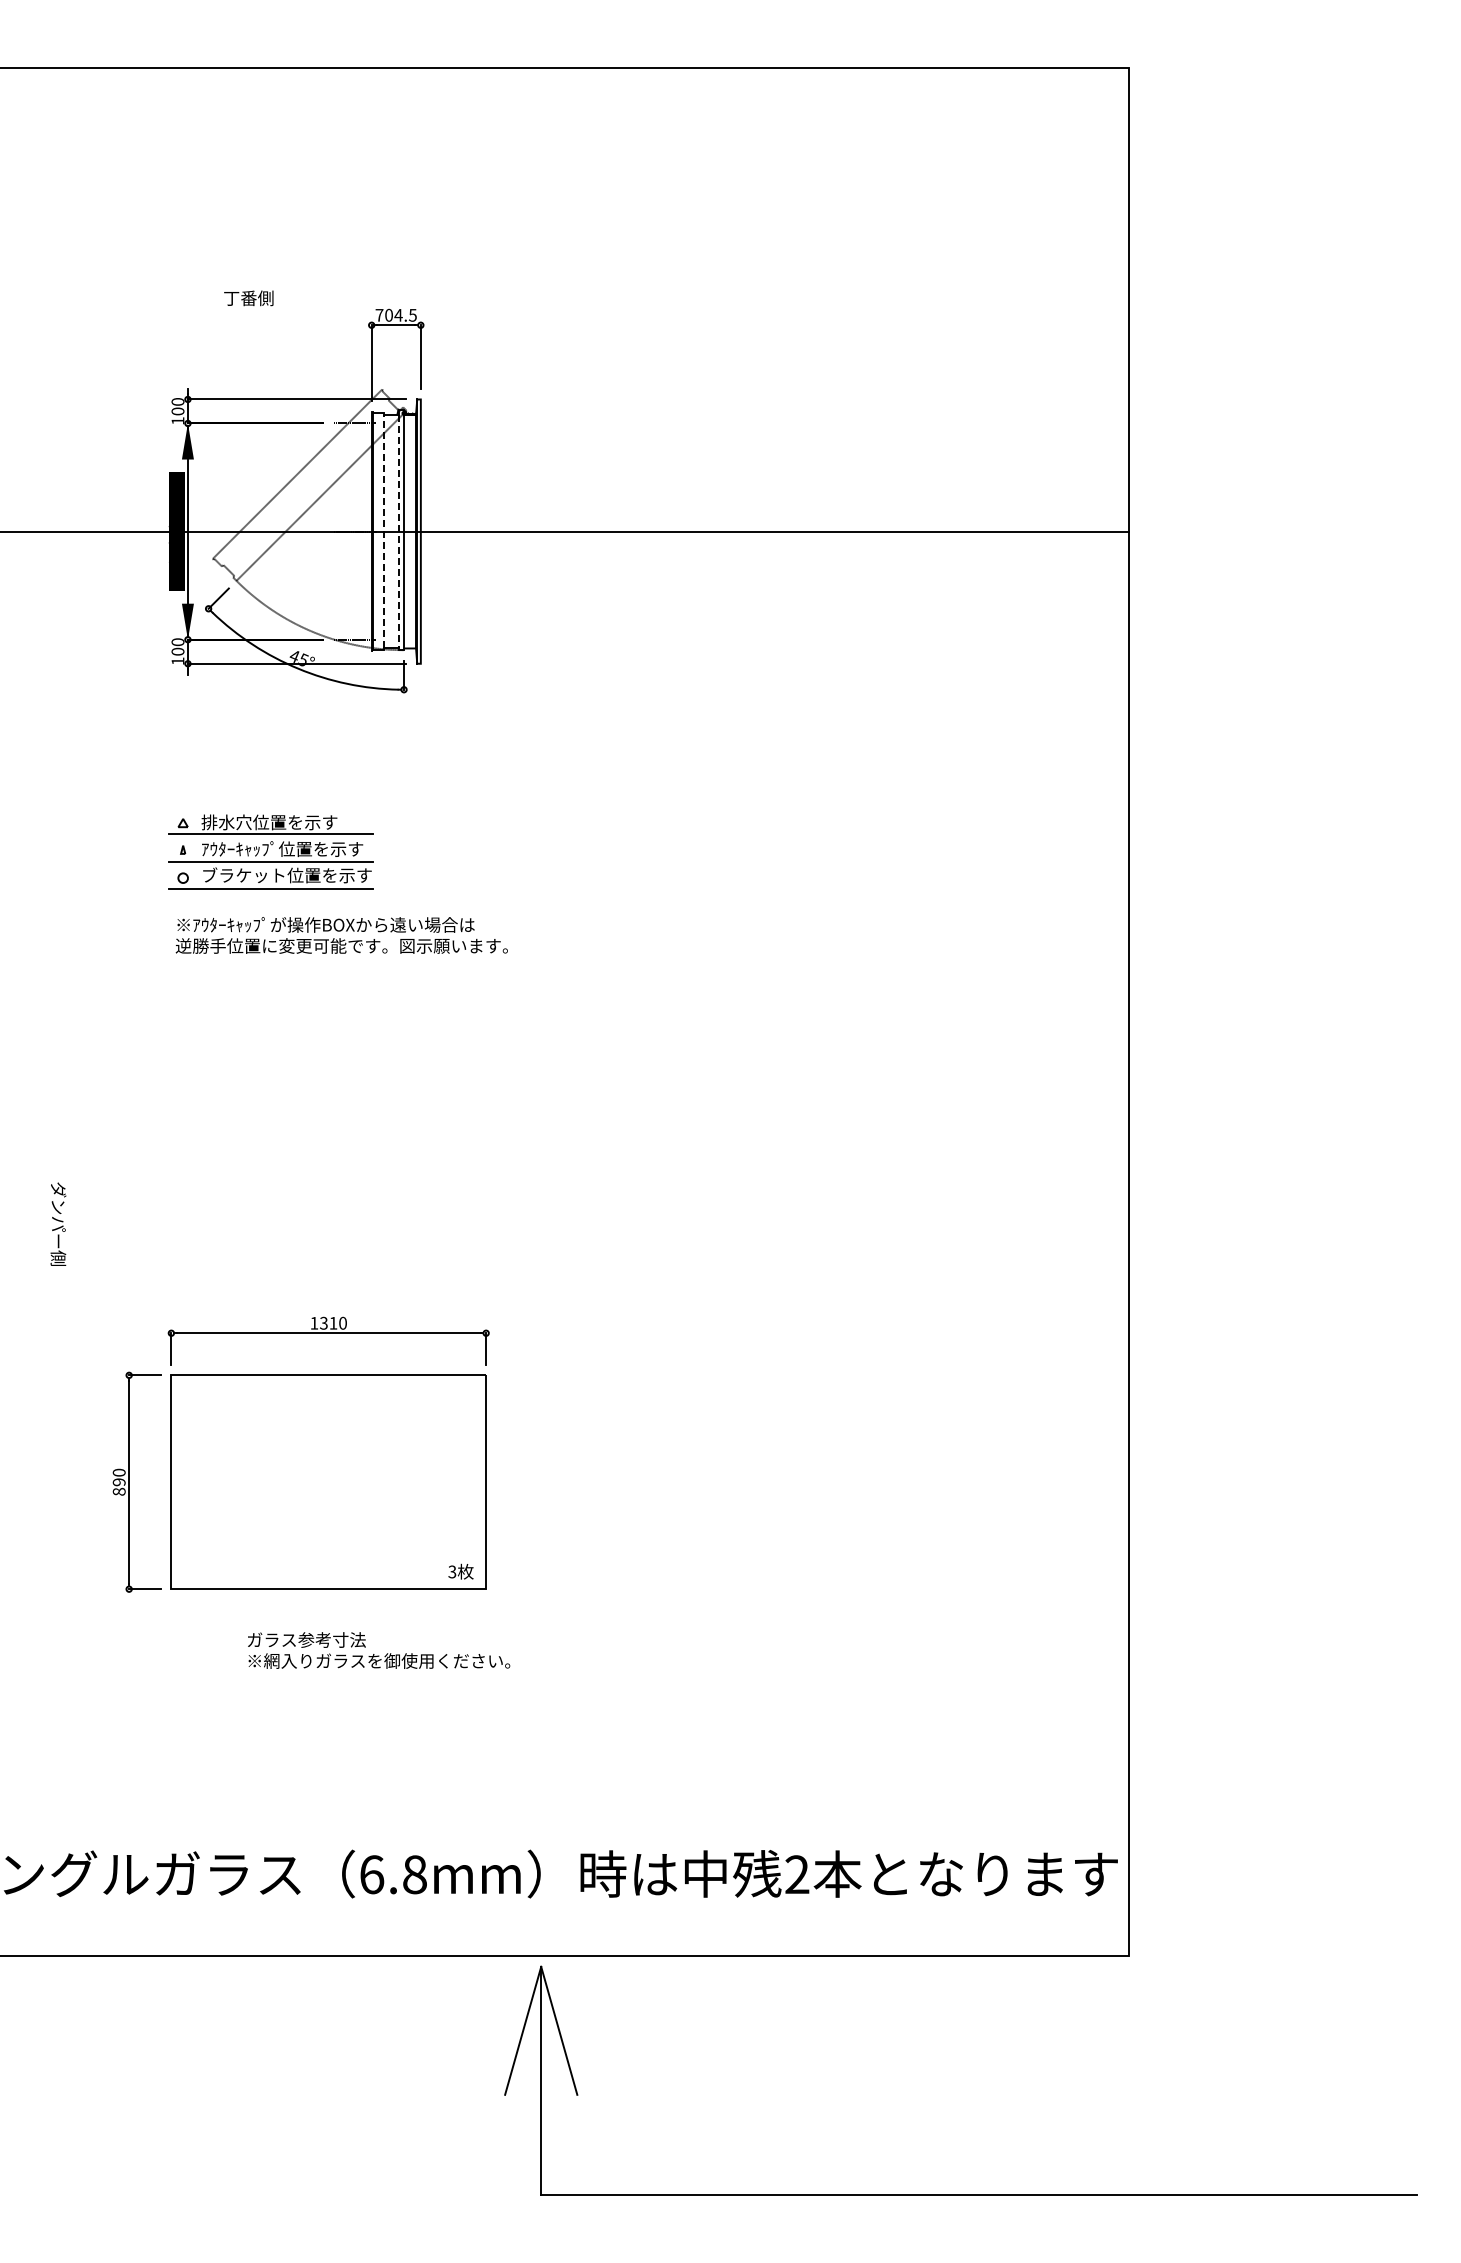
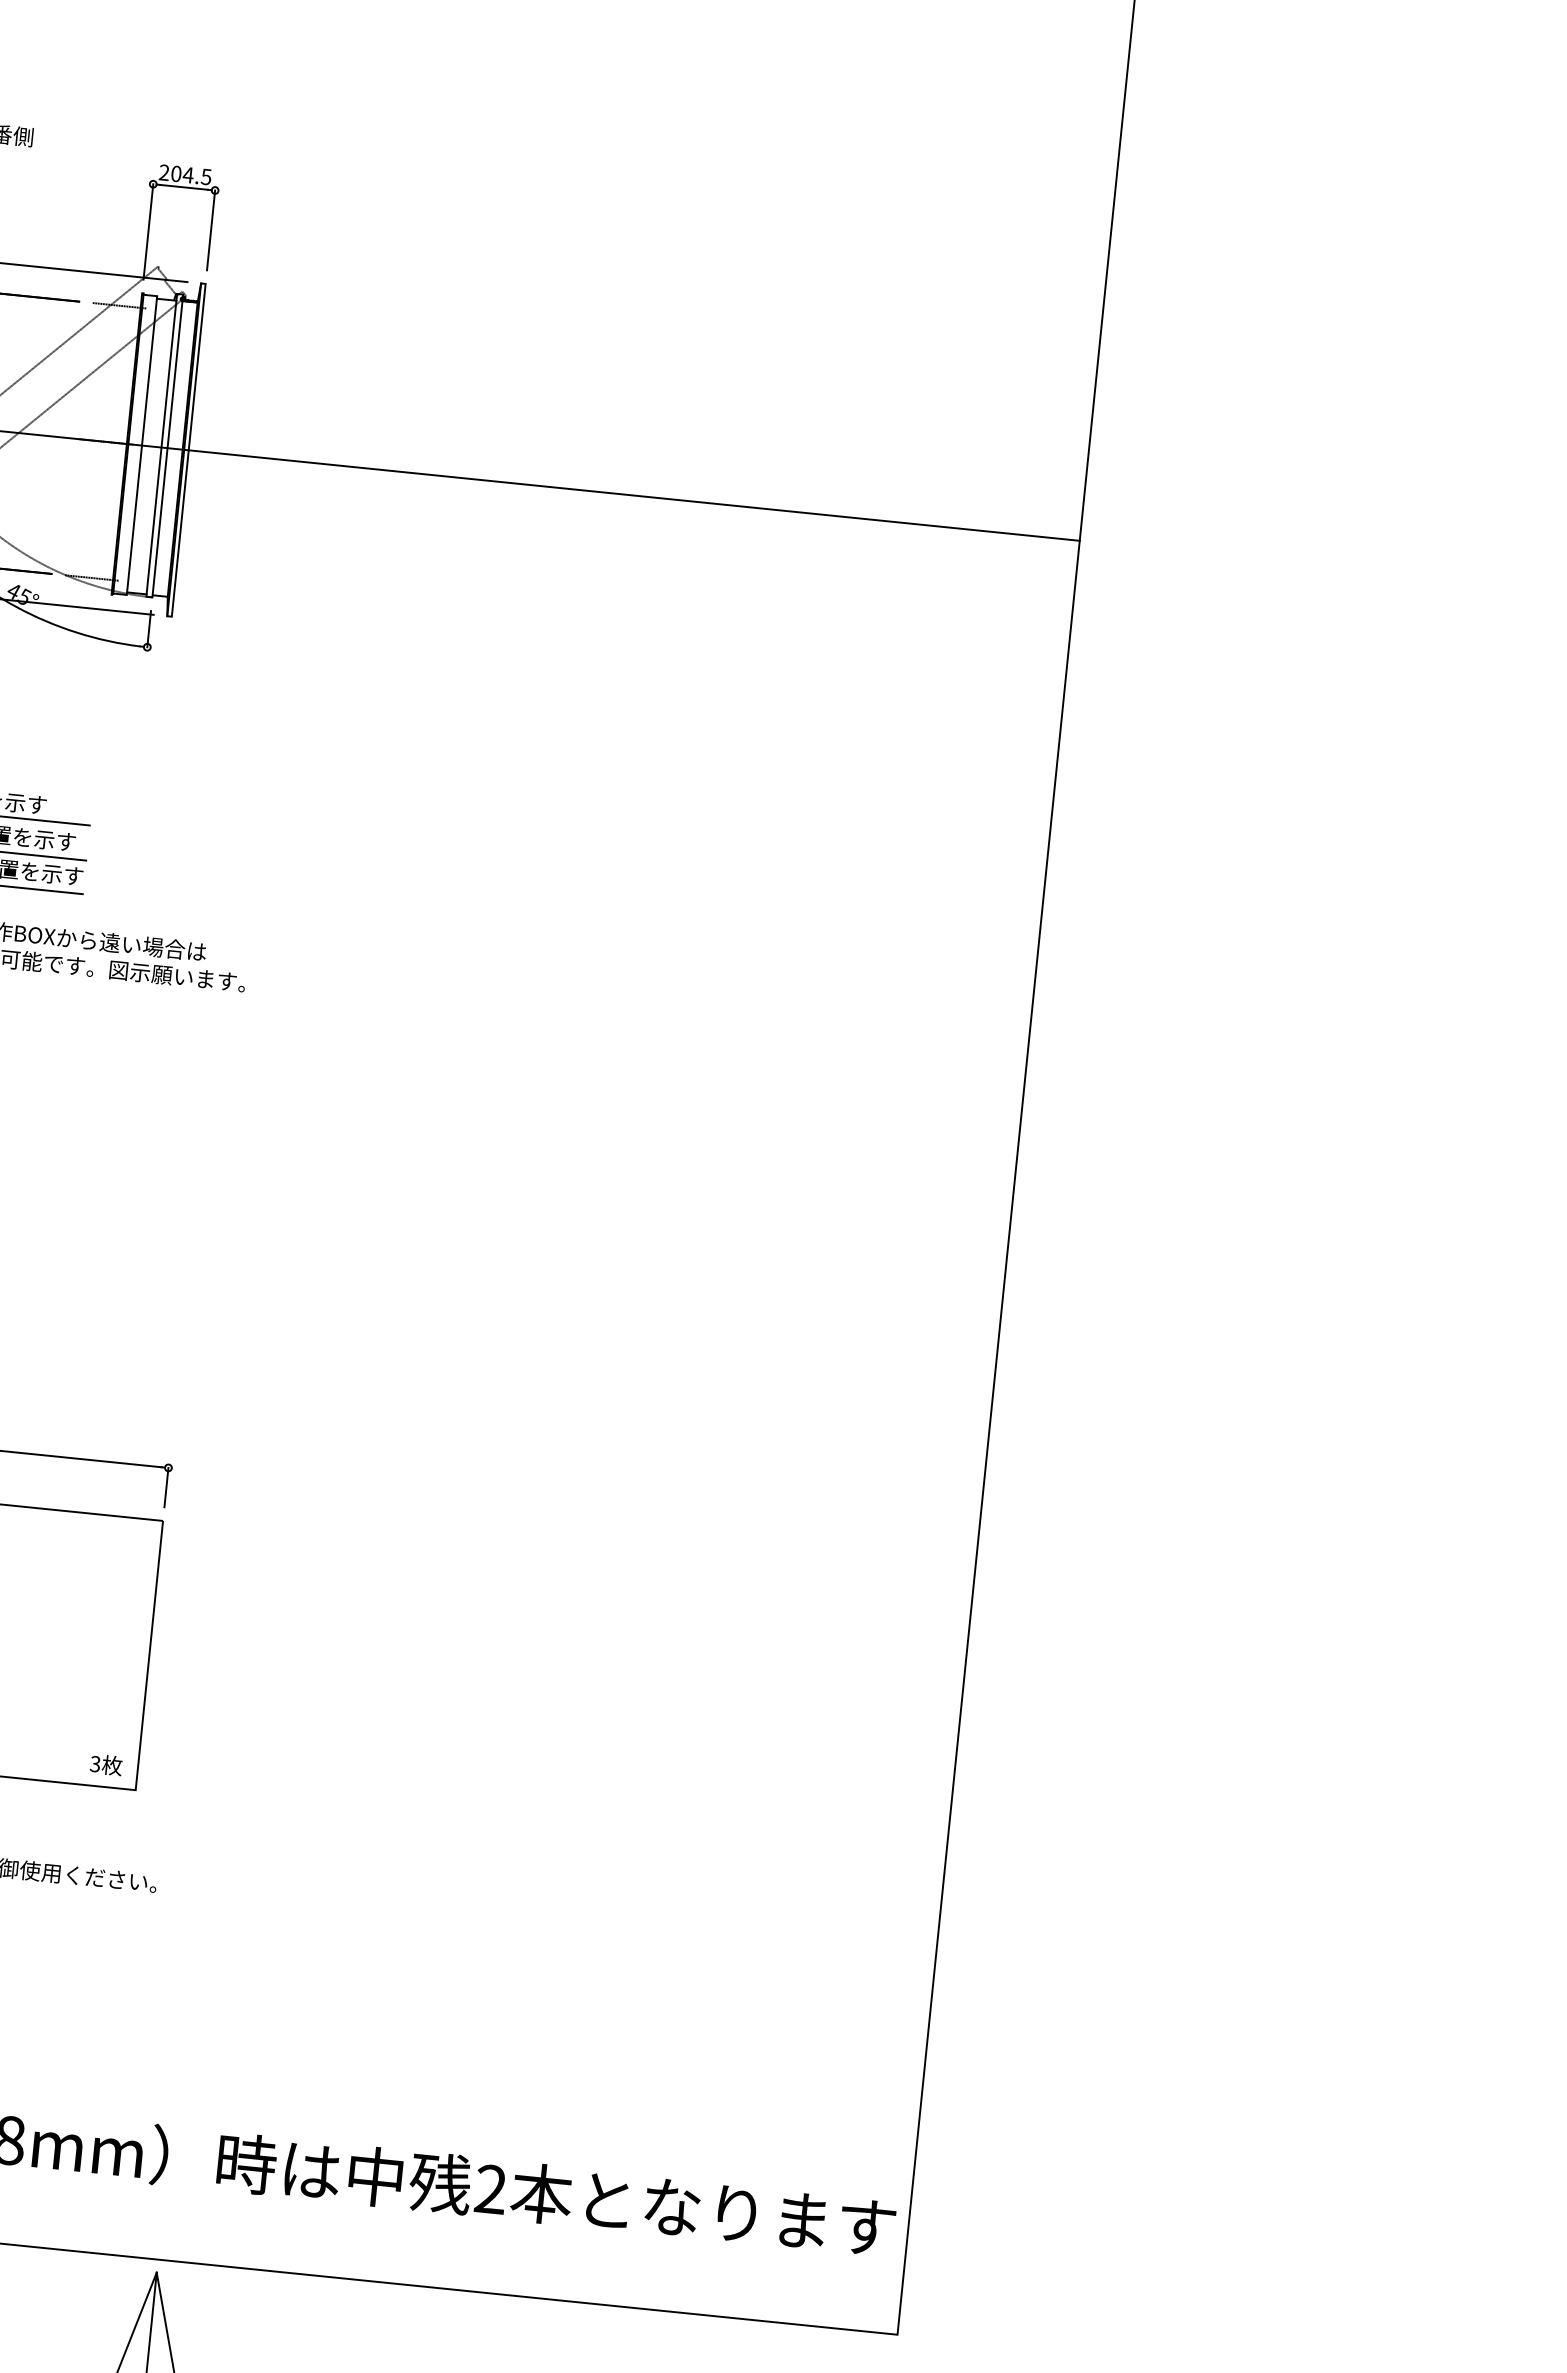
text: (379, 314) -> (164, 171), 704.5 -> 204.5
line: (383, 531) -> (141, 445), dashed -> solid
line: (399, 531) -> (161, 447), dashed -> solid

